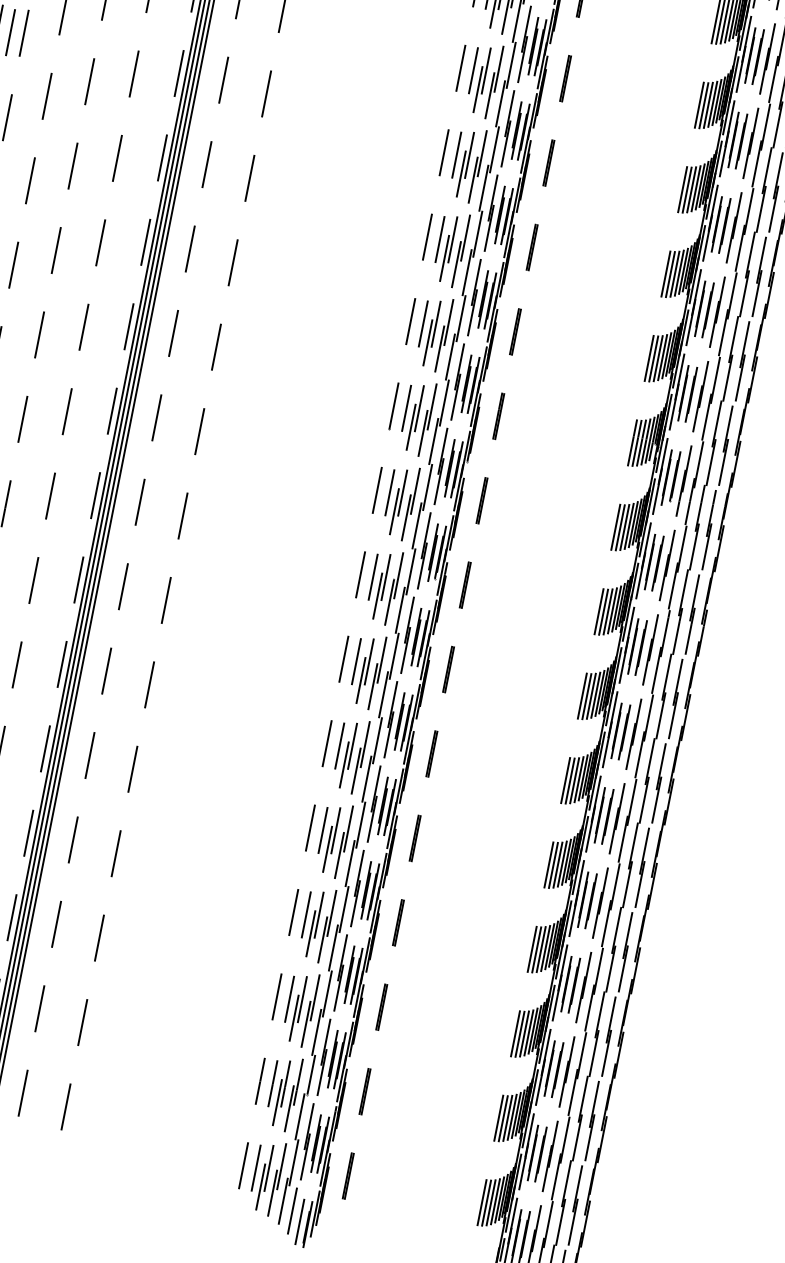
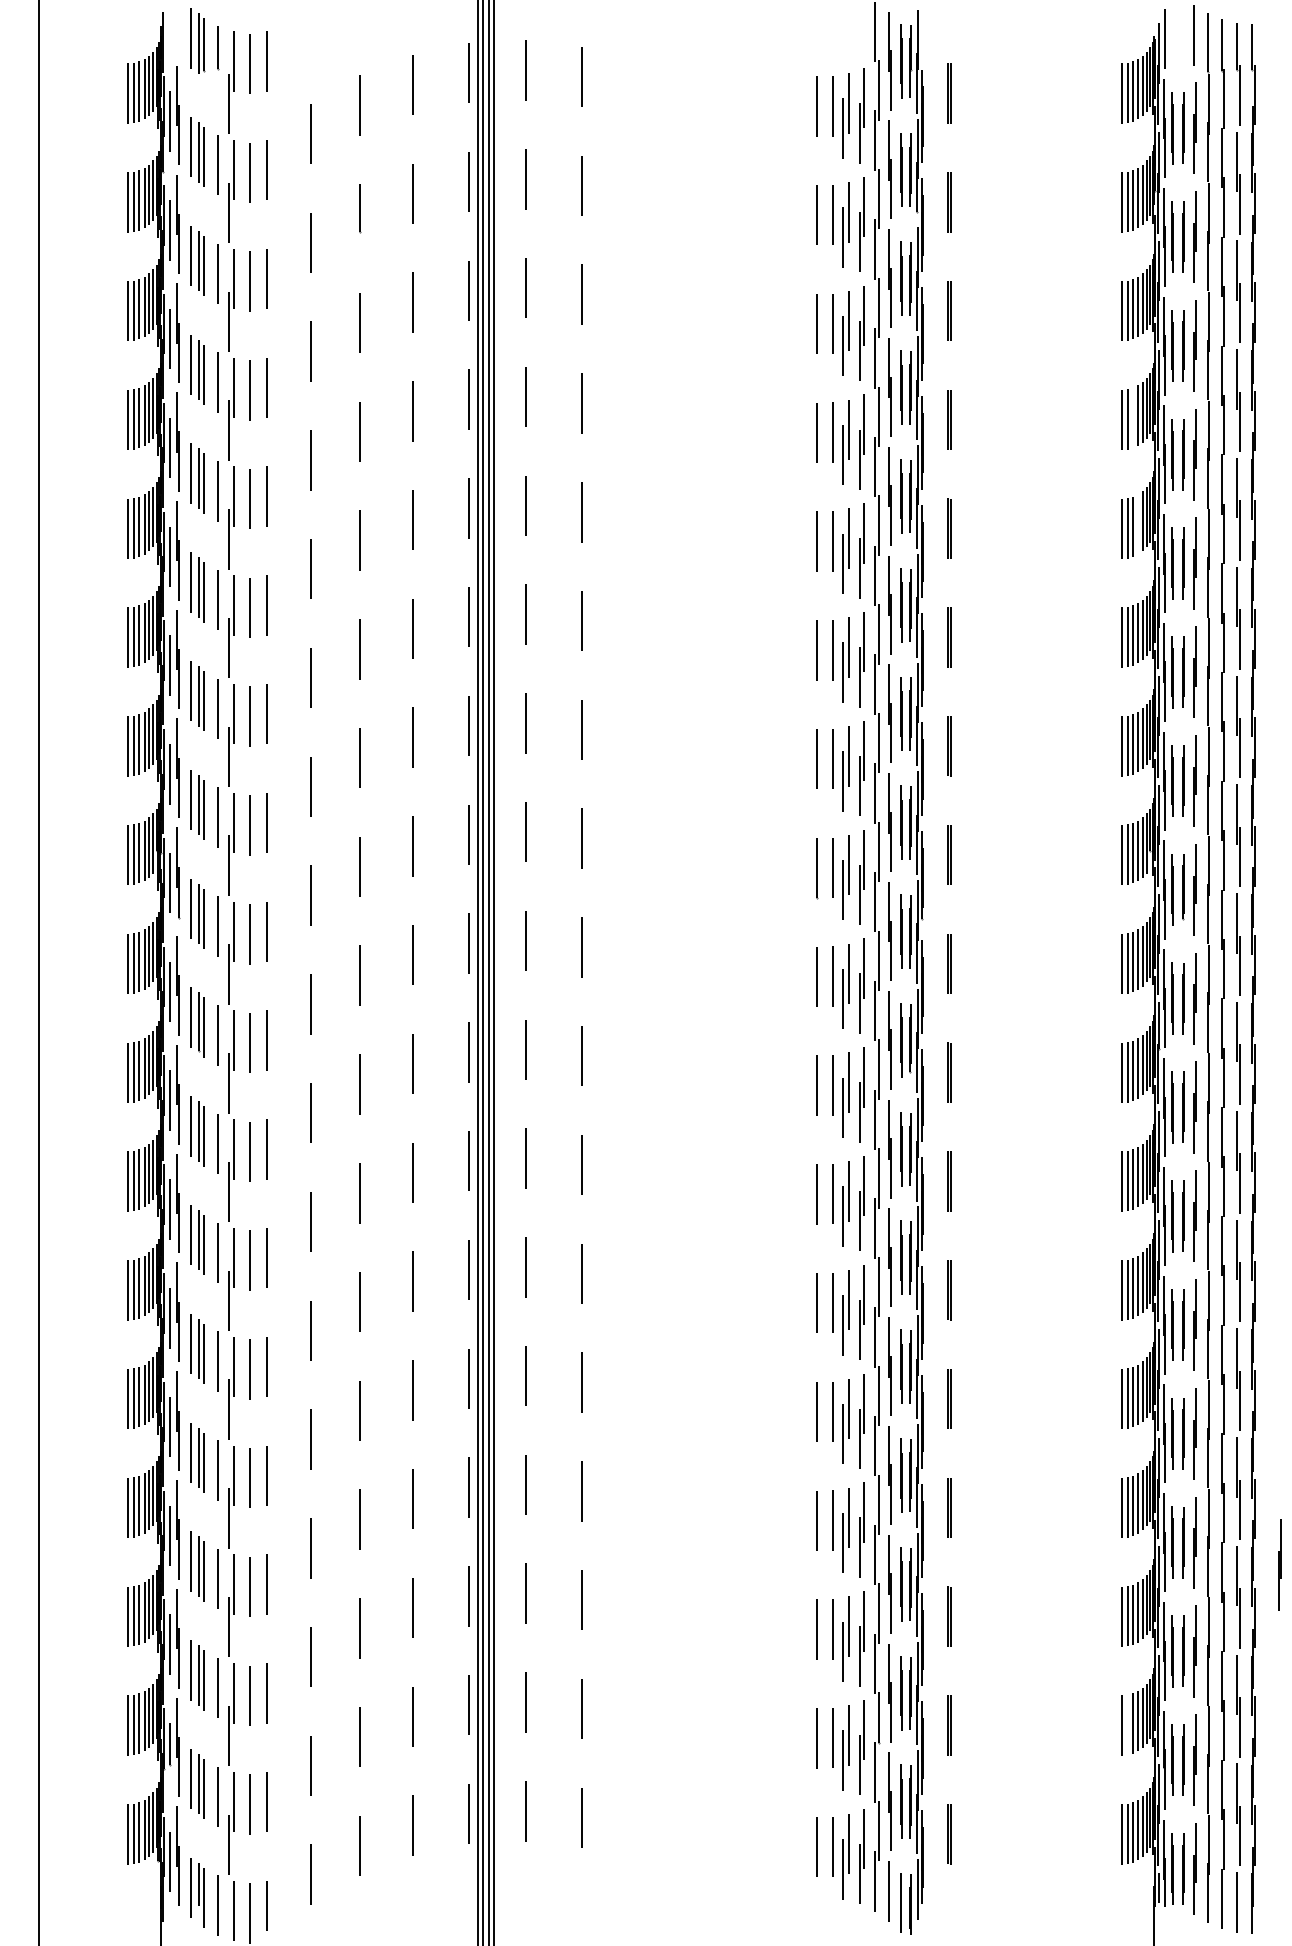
line: (708, 105) -> (1133, 417), removed
line: (696, 188) -> (1138, 524), removed
part: (645, 1017) -> (1279, 1564), added
line: (503, 1118) -> (1127, 1724), removed

